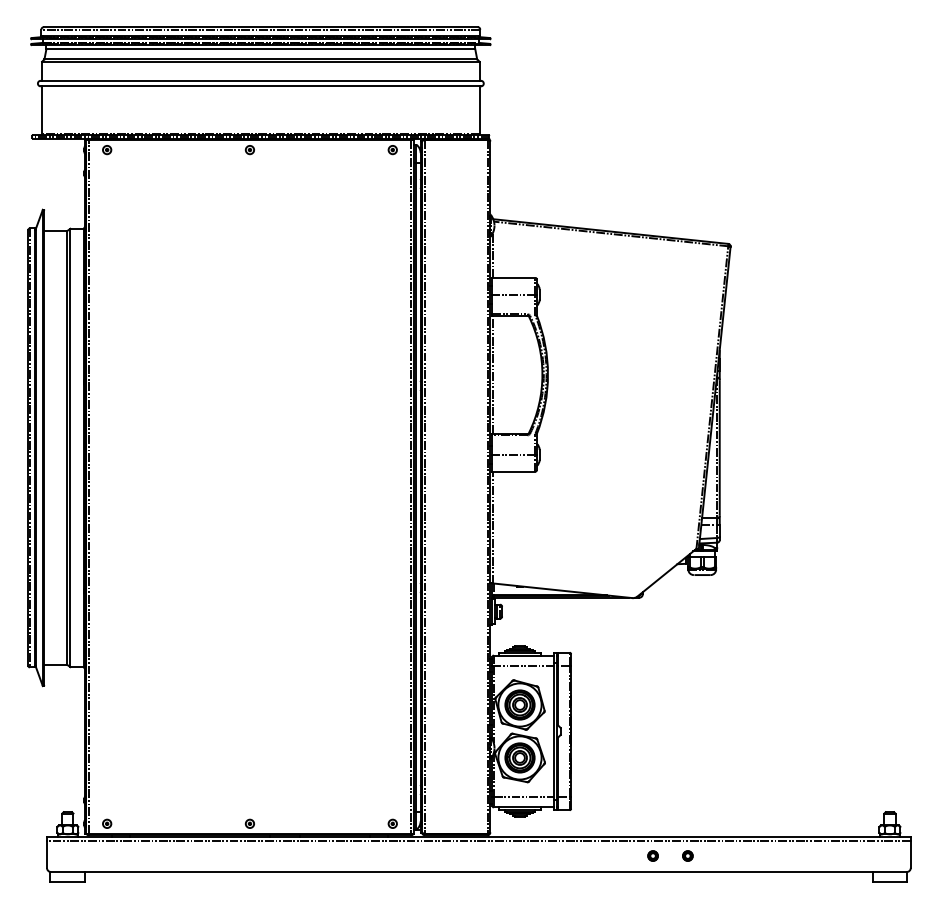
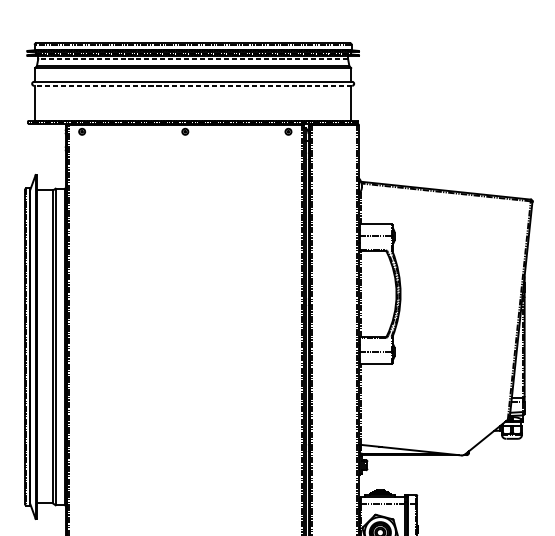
line: (260, 49) -> (192, 59), solid -> dashed
line: (260, 86) -> (192, 85), solid -> dashed

